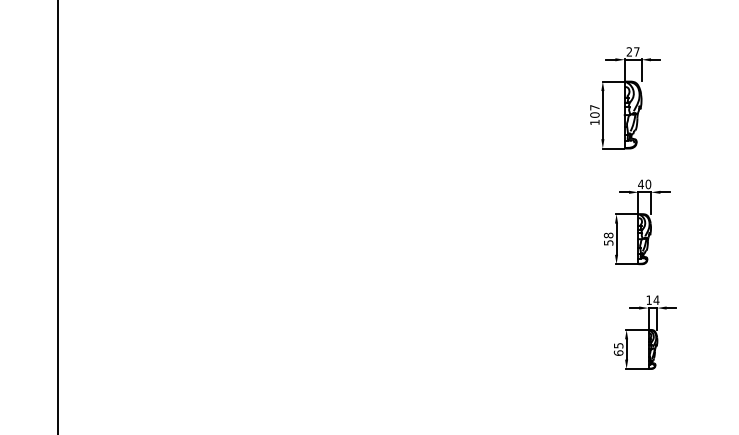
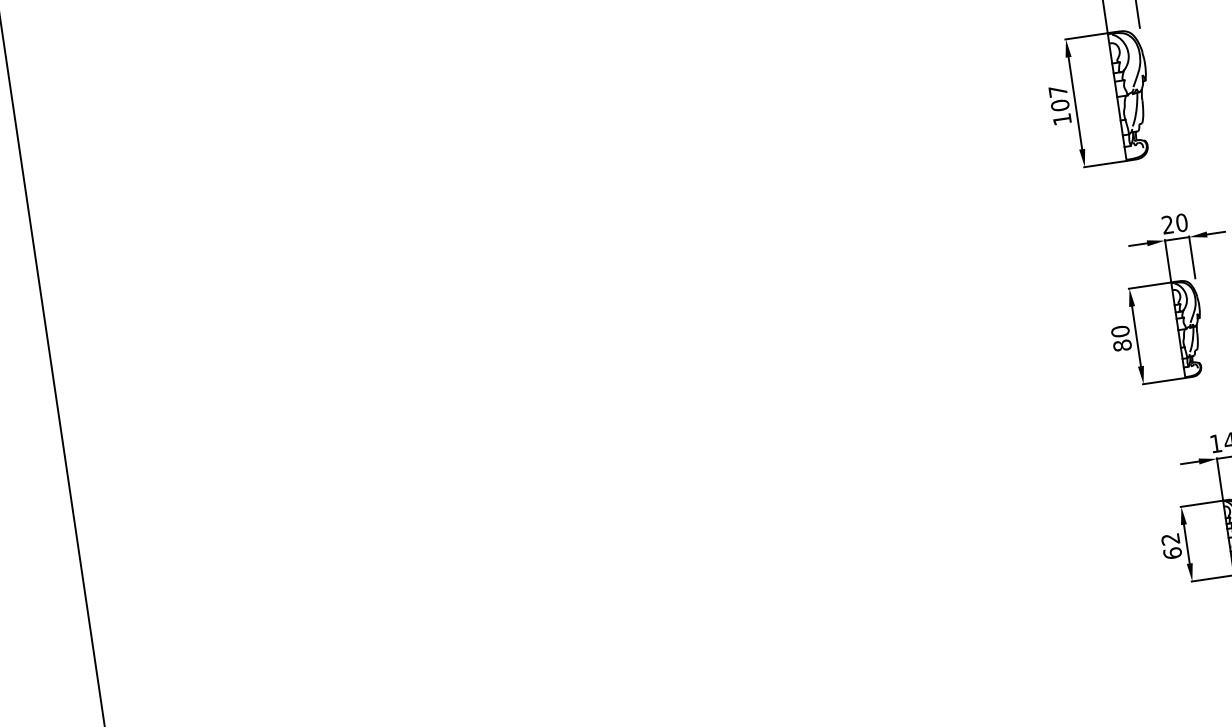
text: (641, 184) -> (1168, 224), 40 -> 20
text: (608, 238) -> (1120, 337), 58 -> 80
text: (618, 345) -> (1170, 538), 65 -> 62

